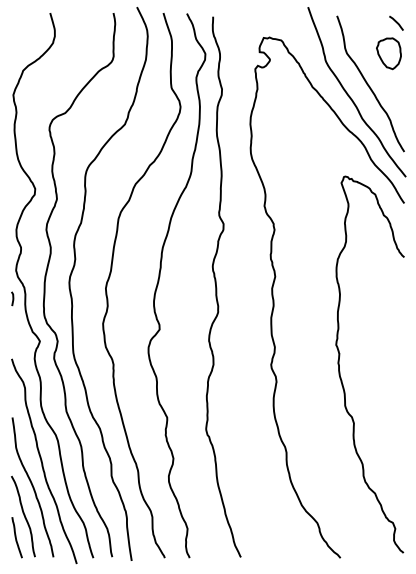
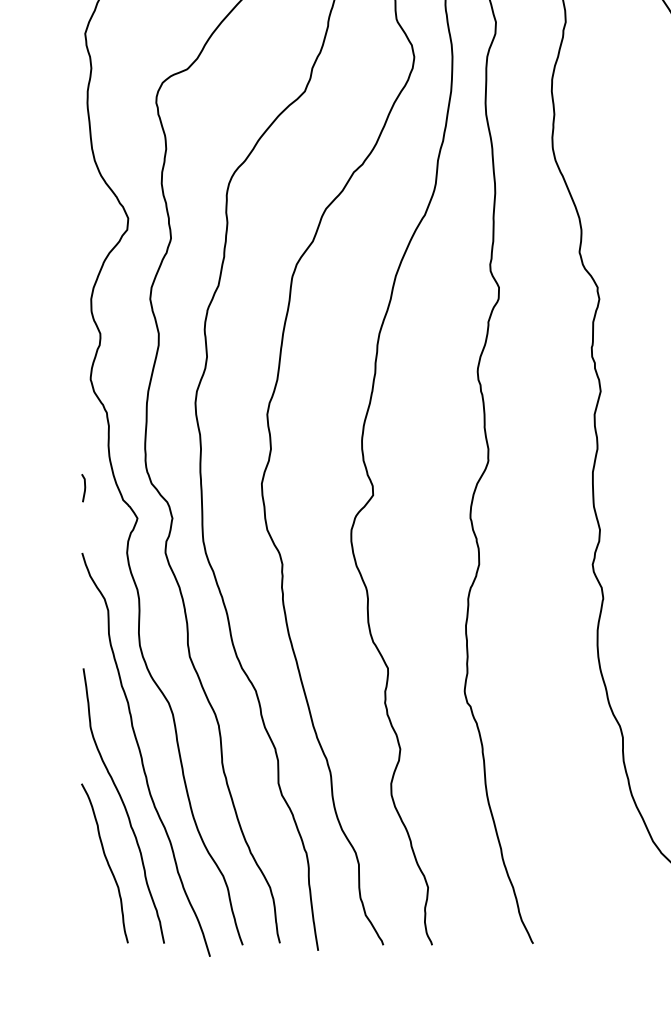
line: (12, 298) -> (83, 487), moved
curve: (16, 537) -> (91, 904), removed

